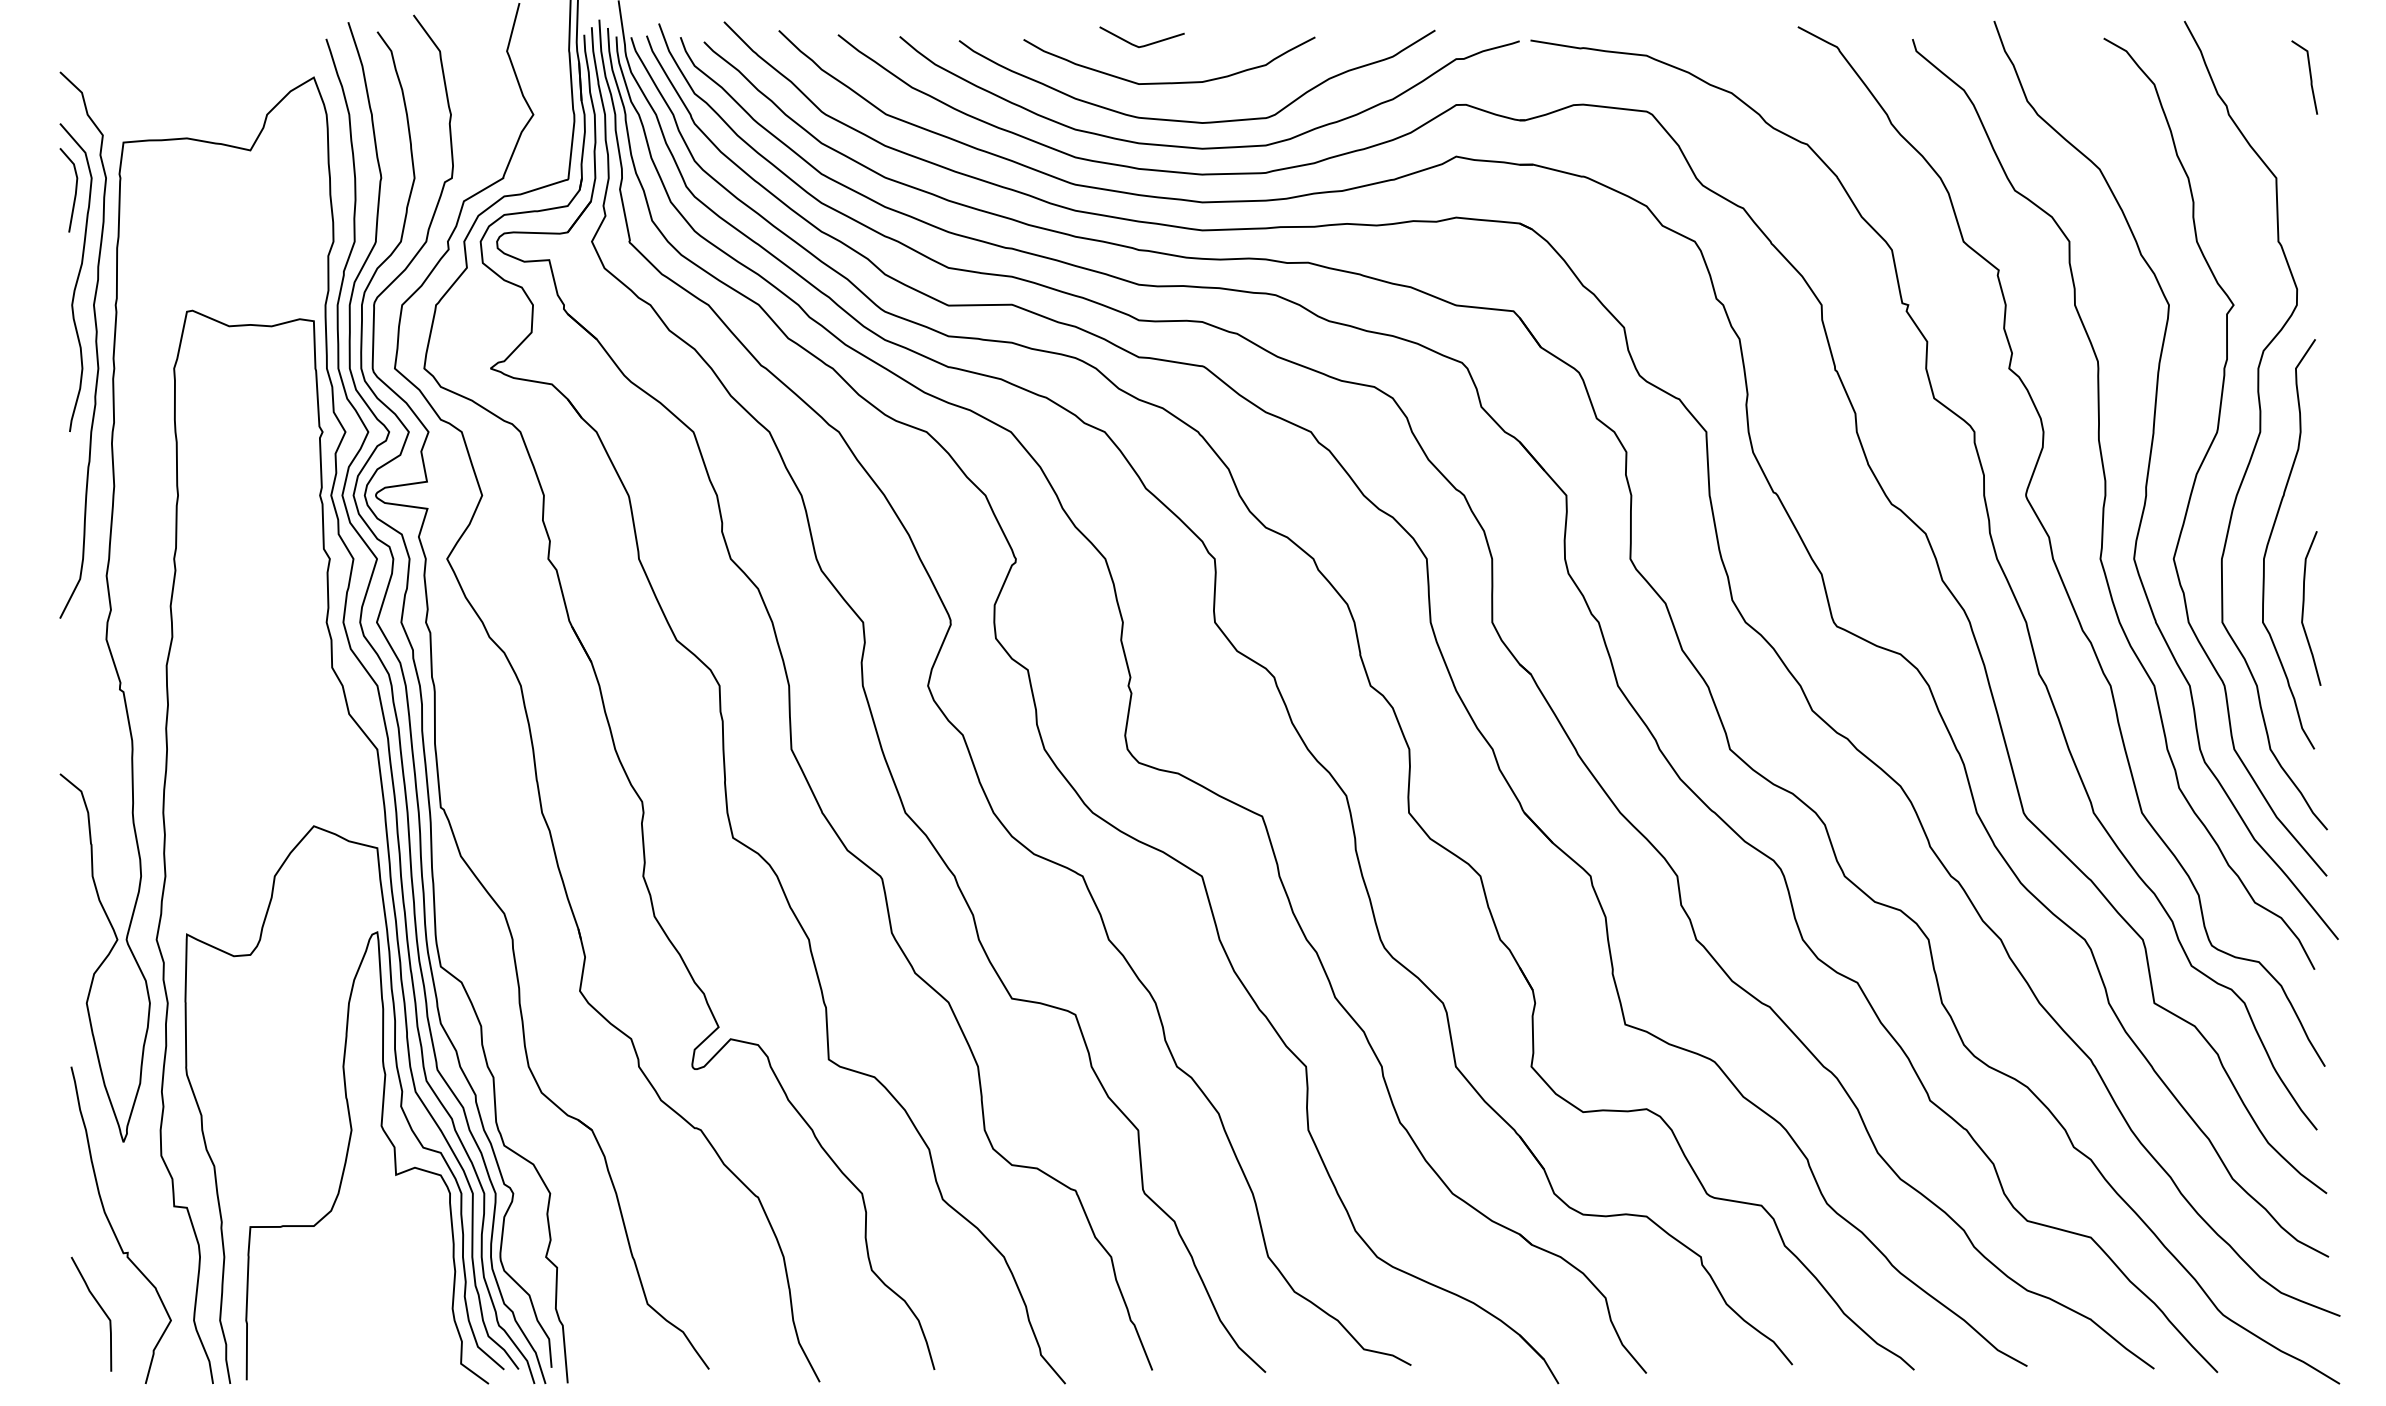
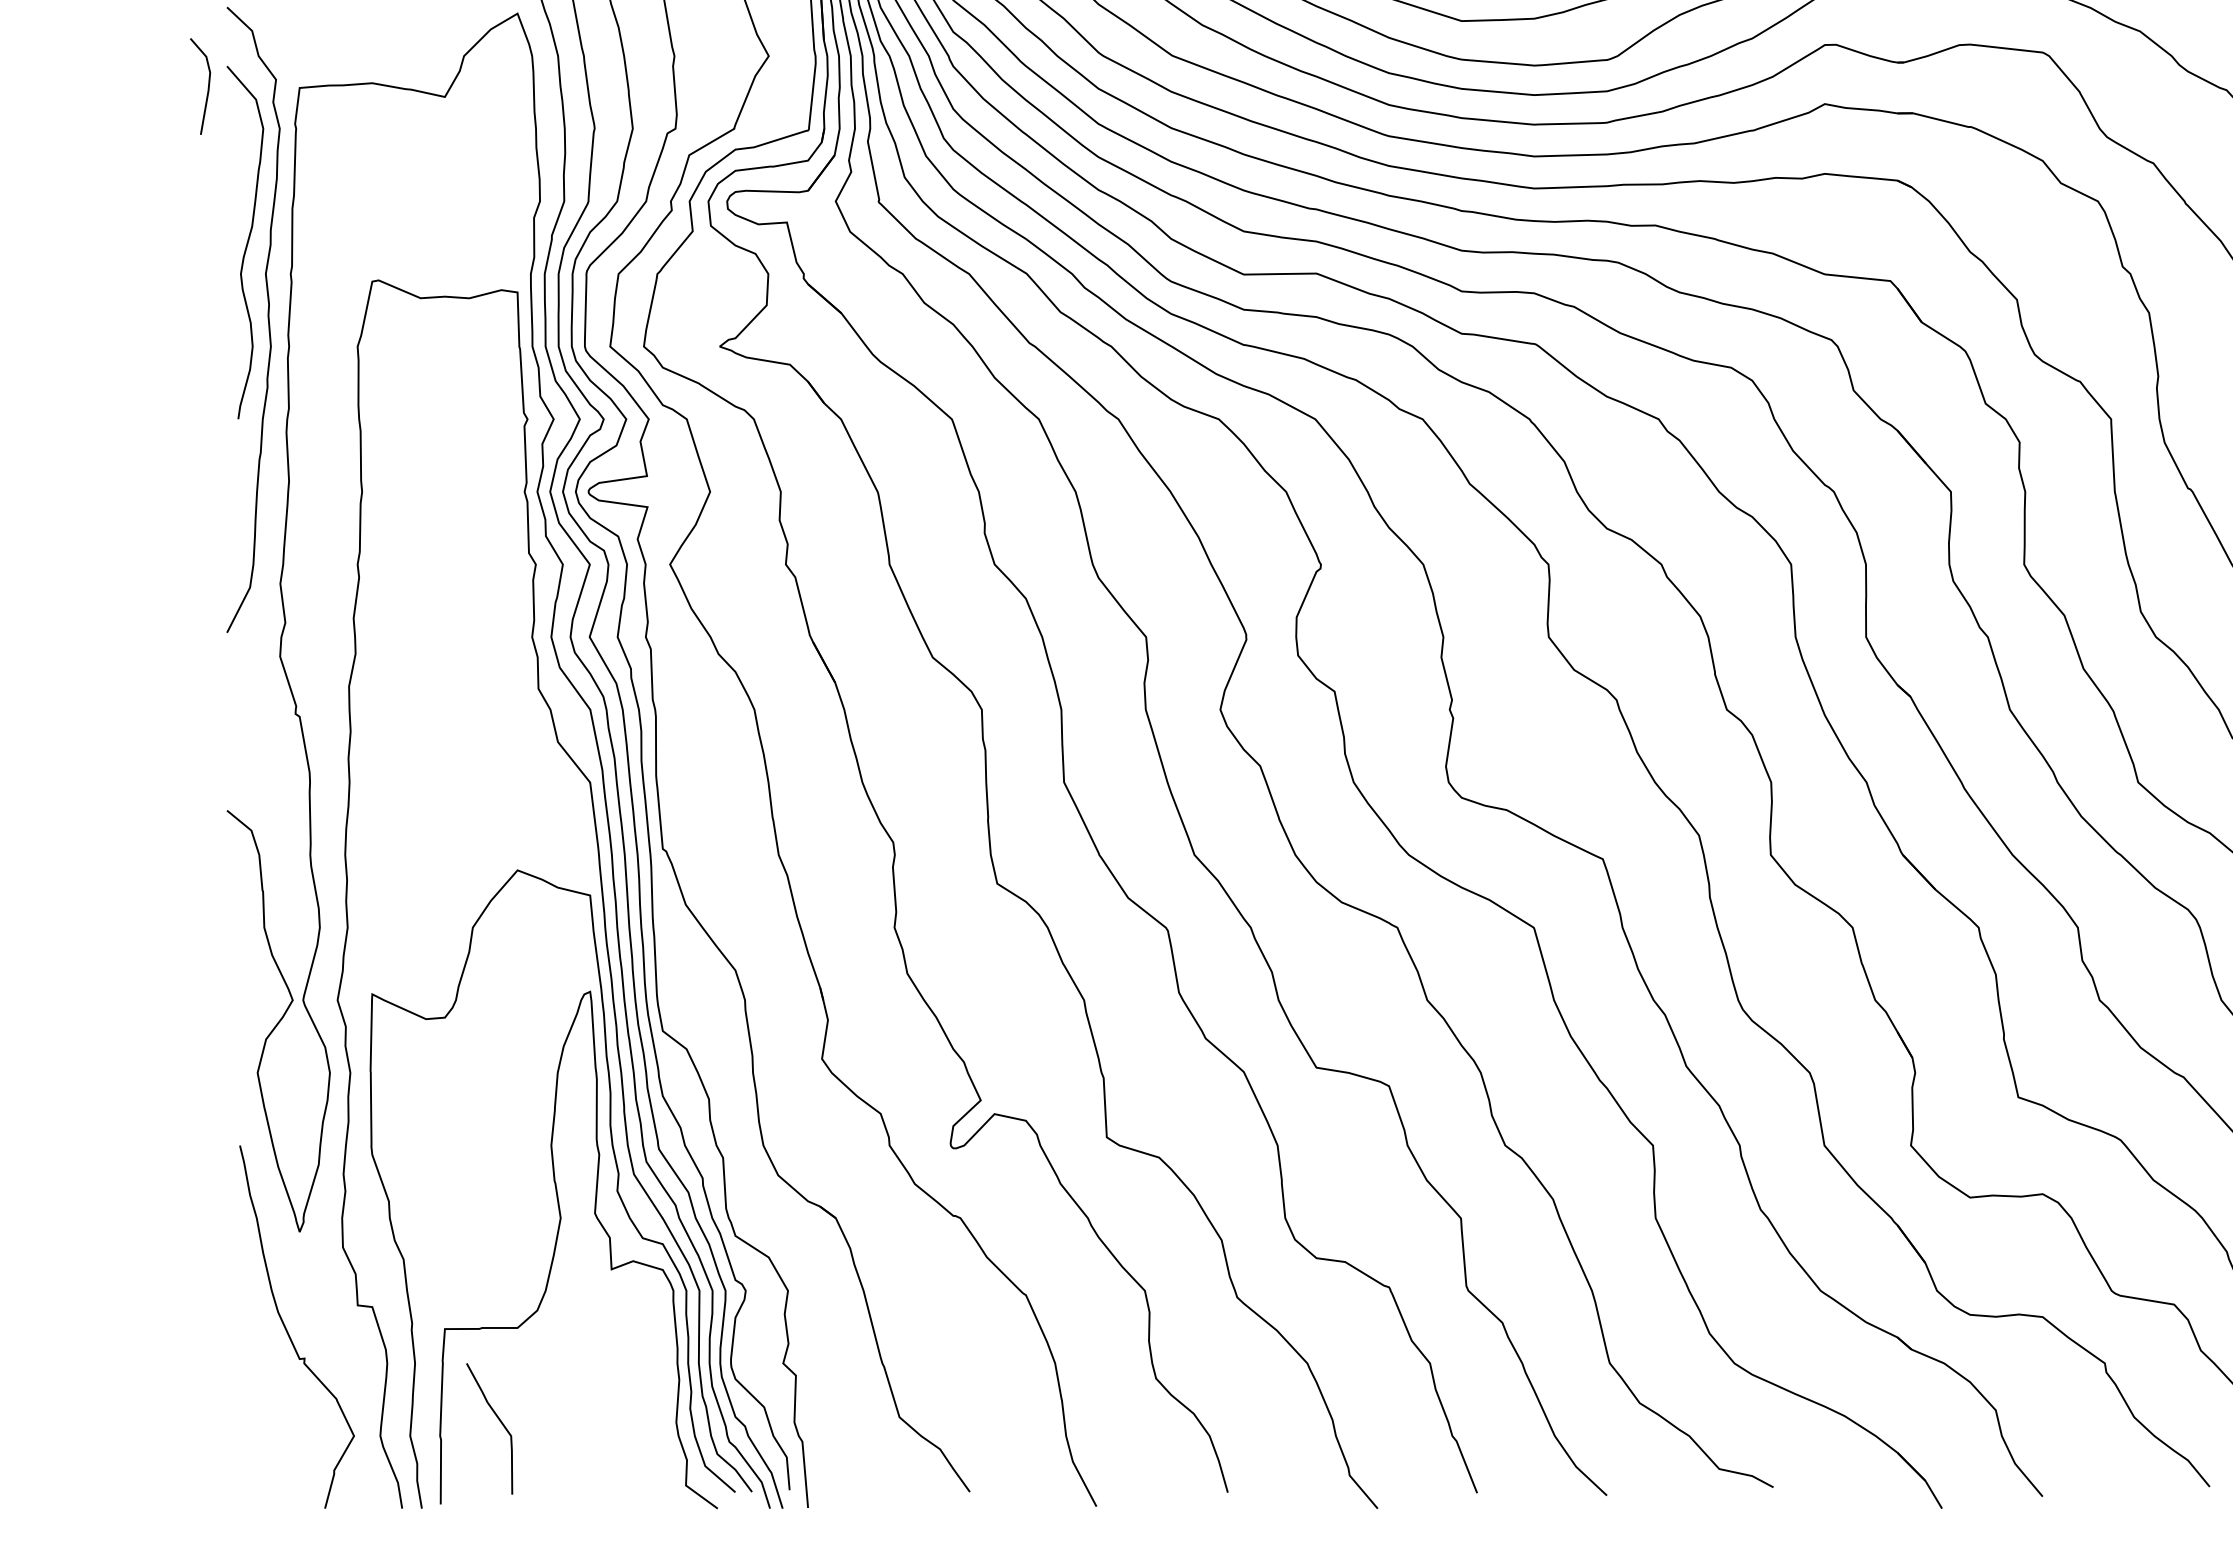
line: (75, 190) -> (208, 86), moved
curve: (100, 1308) -> (499, 1422), moved

